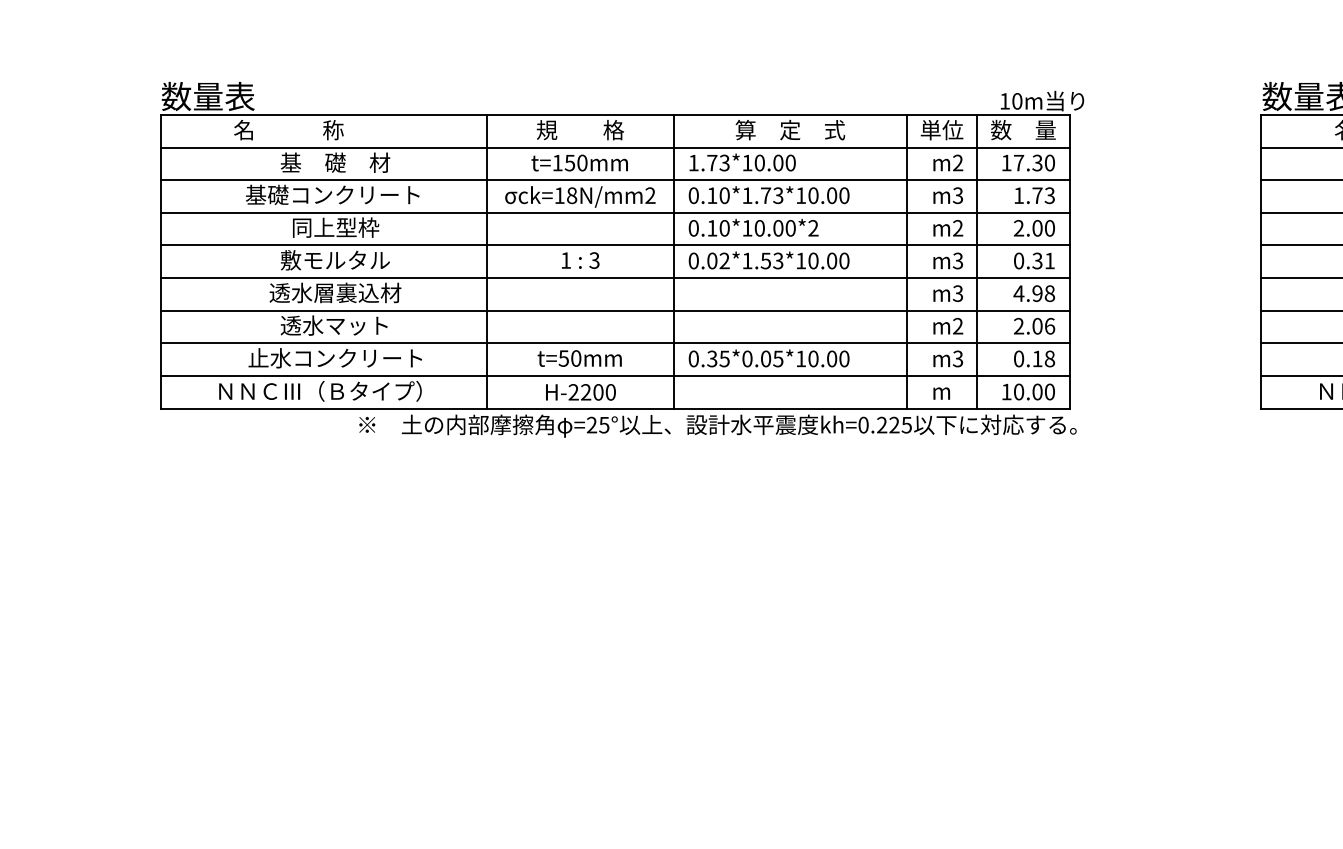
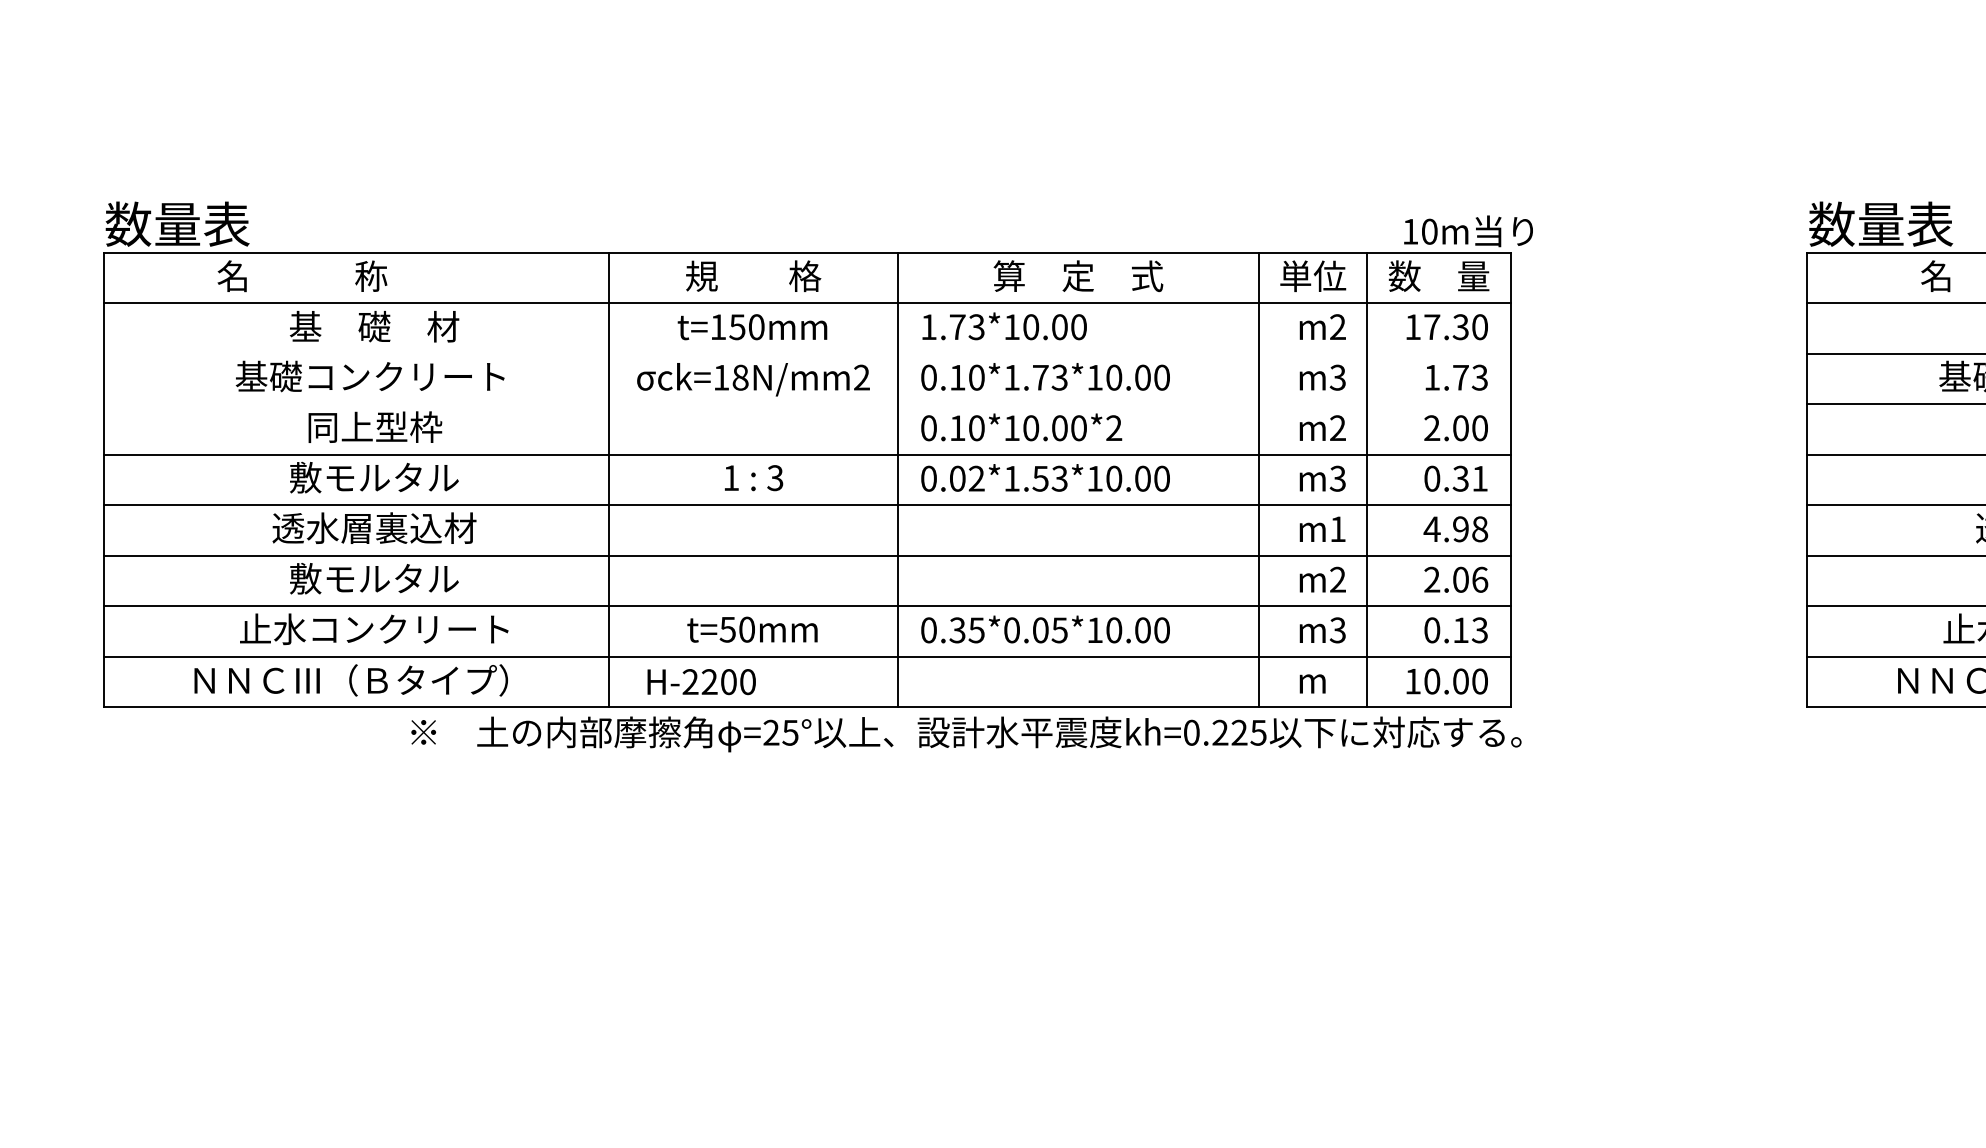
line: (615, 180) -> (807, 354), removed
line: (615, 212) -> (807, 403), removed
text: (957, 293) -> (1337, 529), m3 -> m1
text: (334, 325) -> (372, 578), 透水マット -> 敷モルタル
text: (1049, 358) -> (1479, 629), 0.18 -> 0.13
text: (580, 392) -> (701, 682), moved

